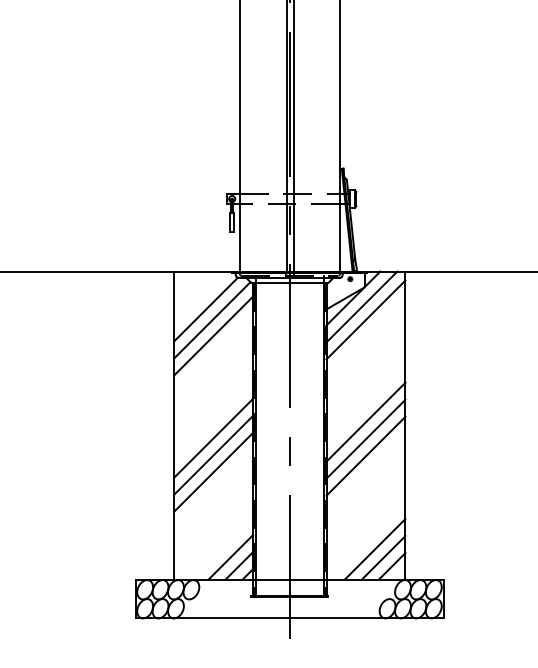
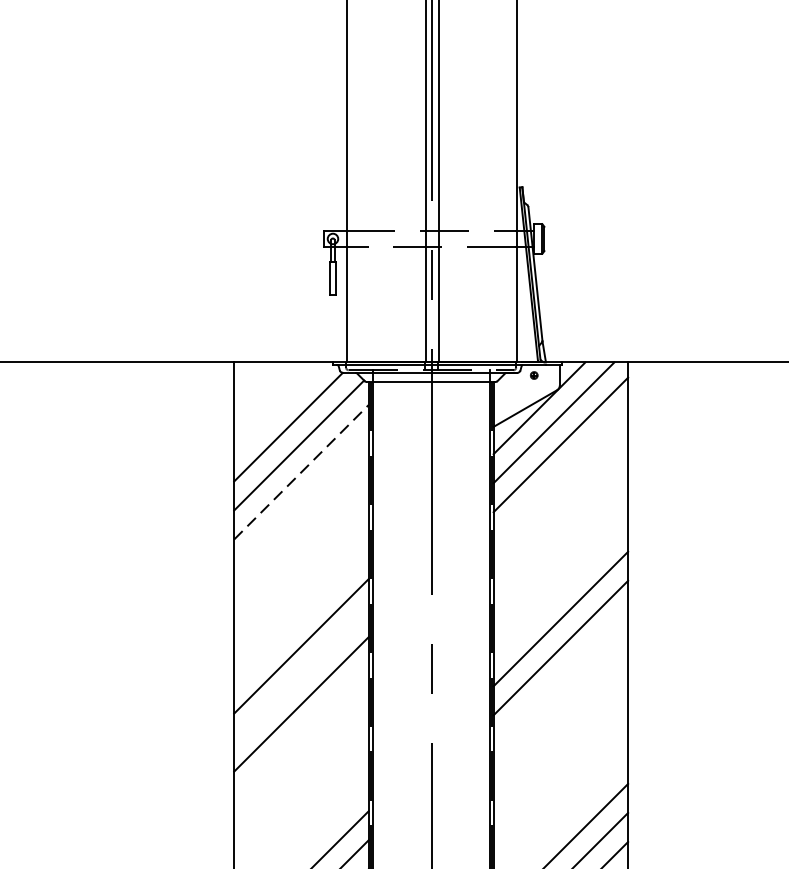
line: (213, 336) -> (301, 473), solid -> dashed
line: (213, 454) -> (301, 674), removed
line: (365, 455) -> (560, 675), removed

